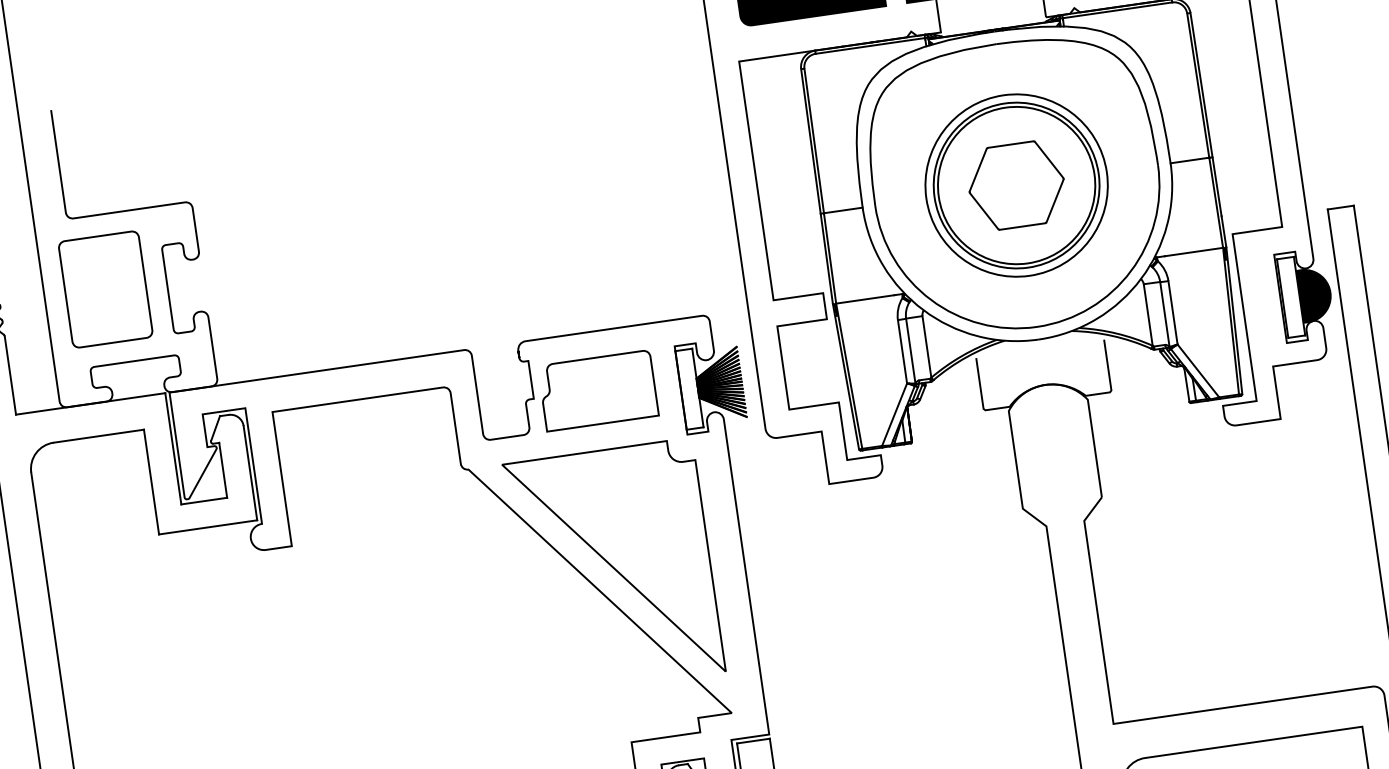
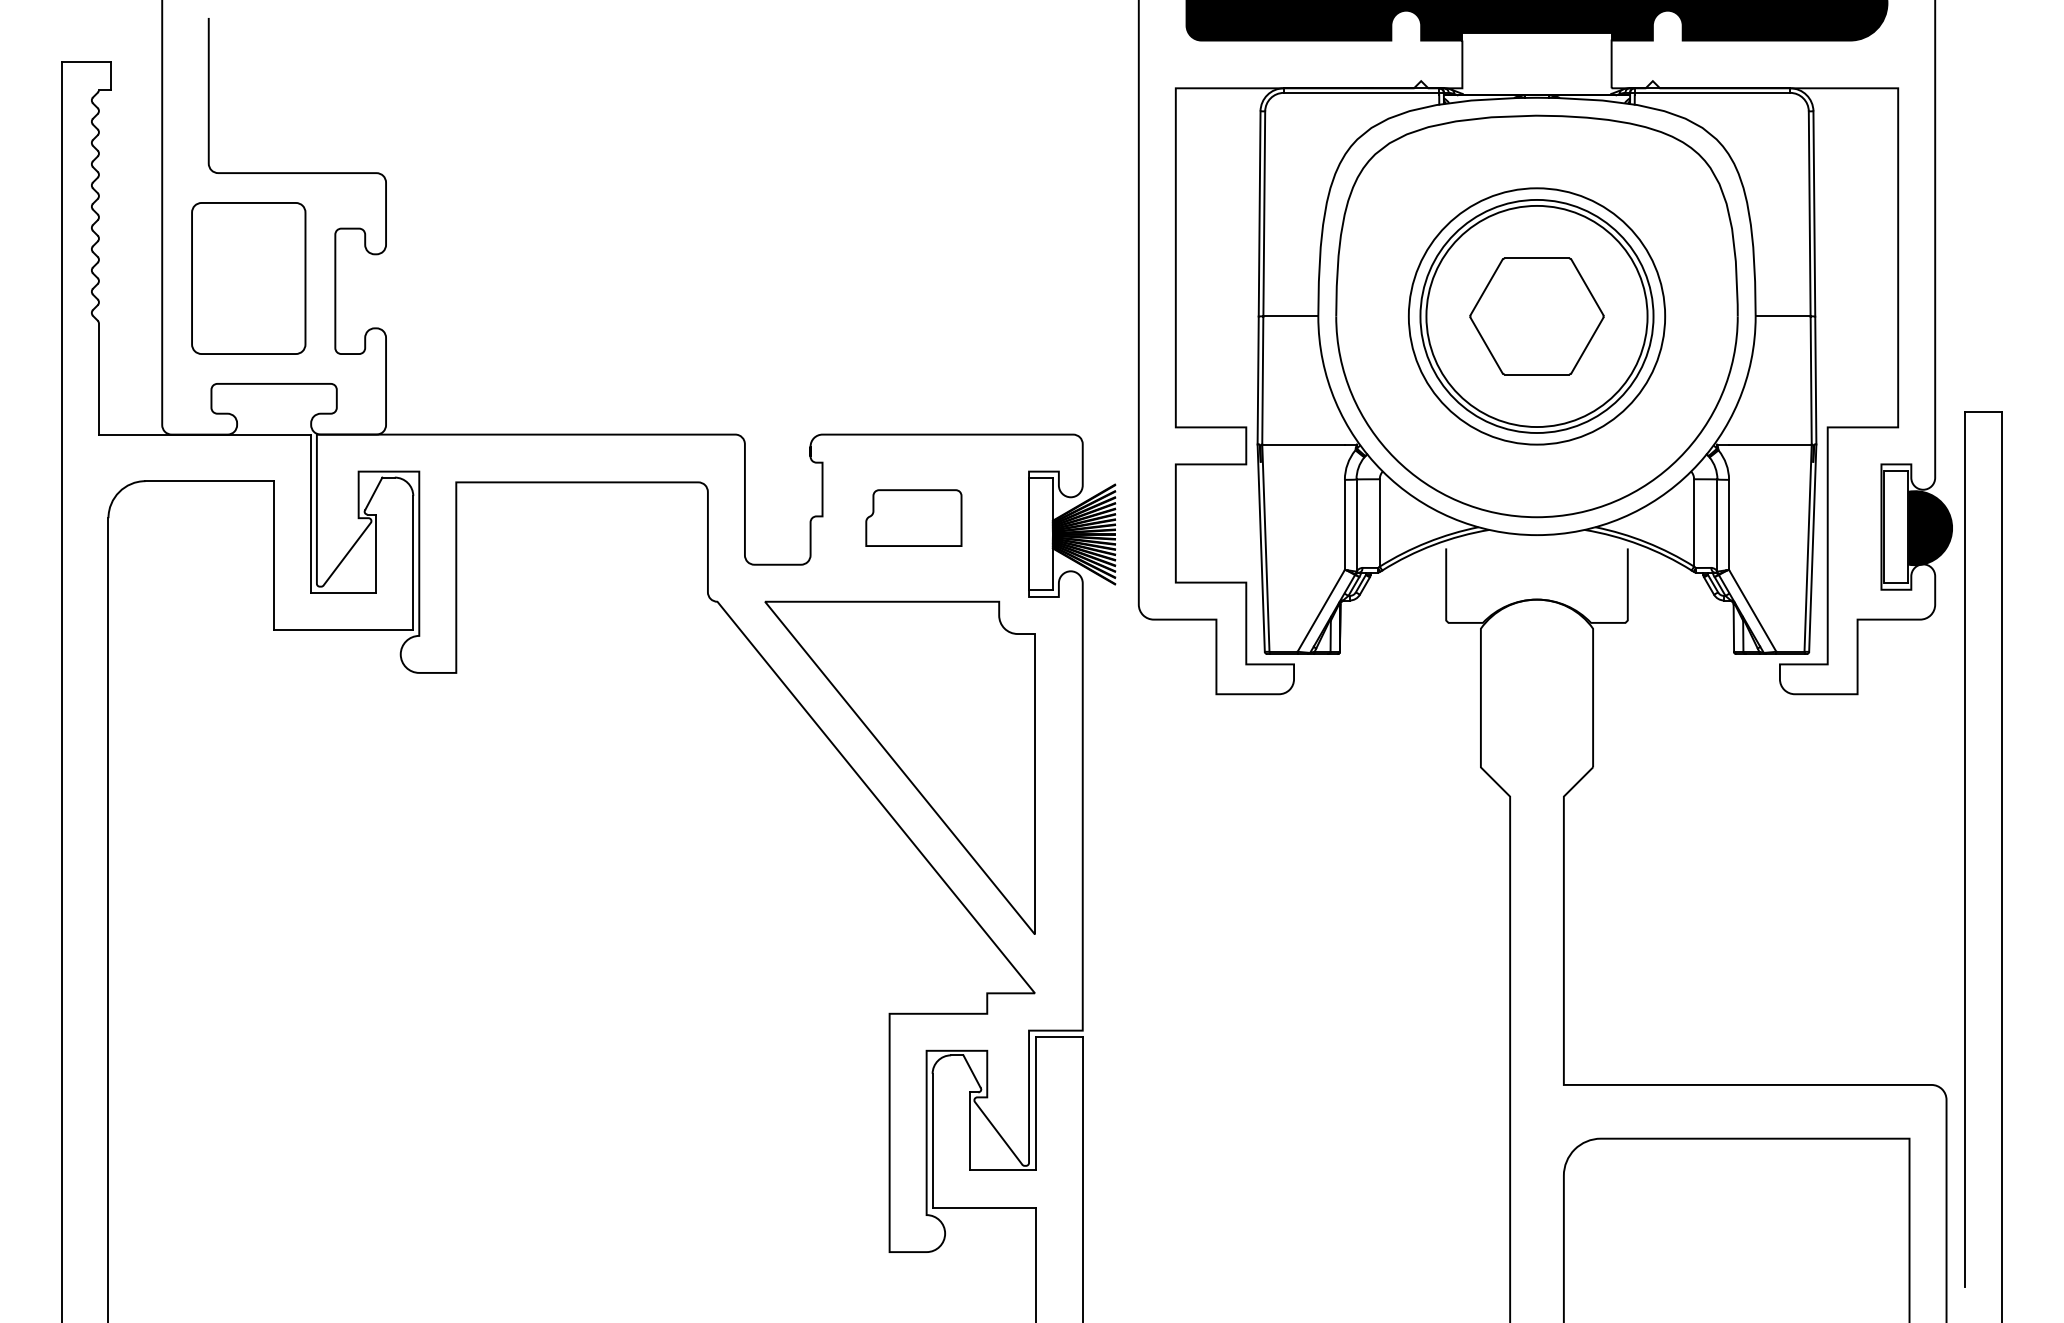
part: (598, 390) -> (913, 517), size x0.6

